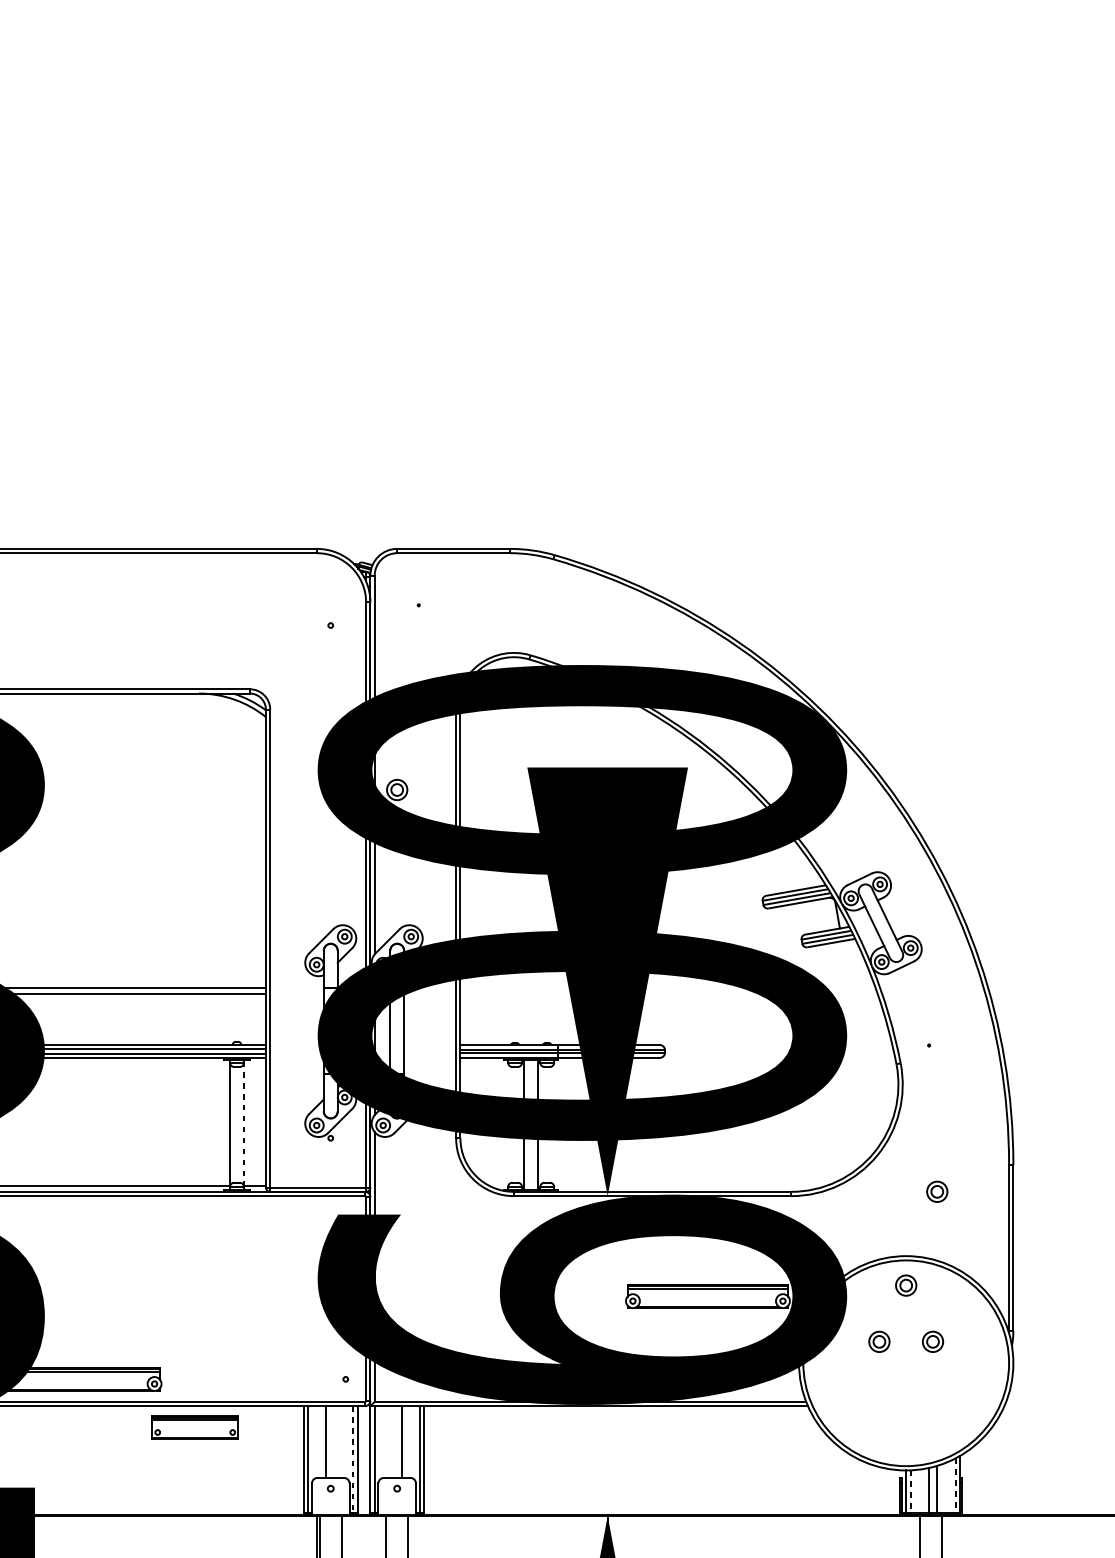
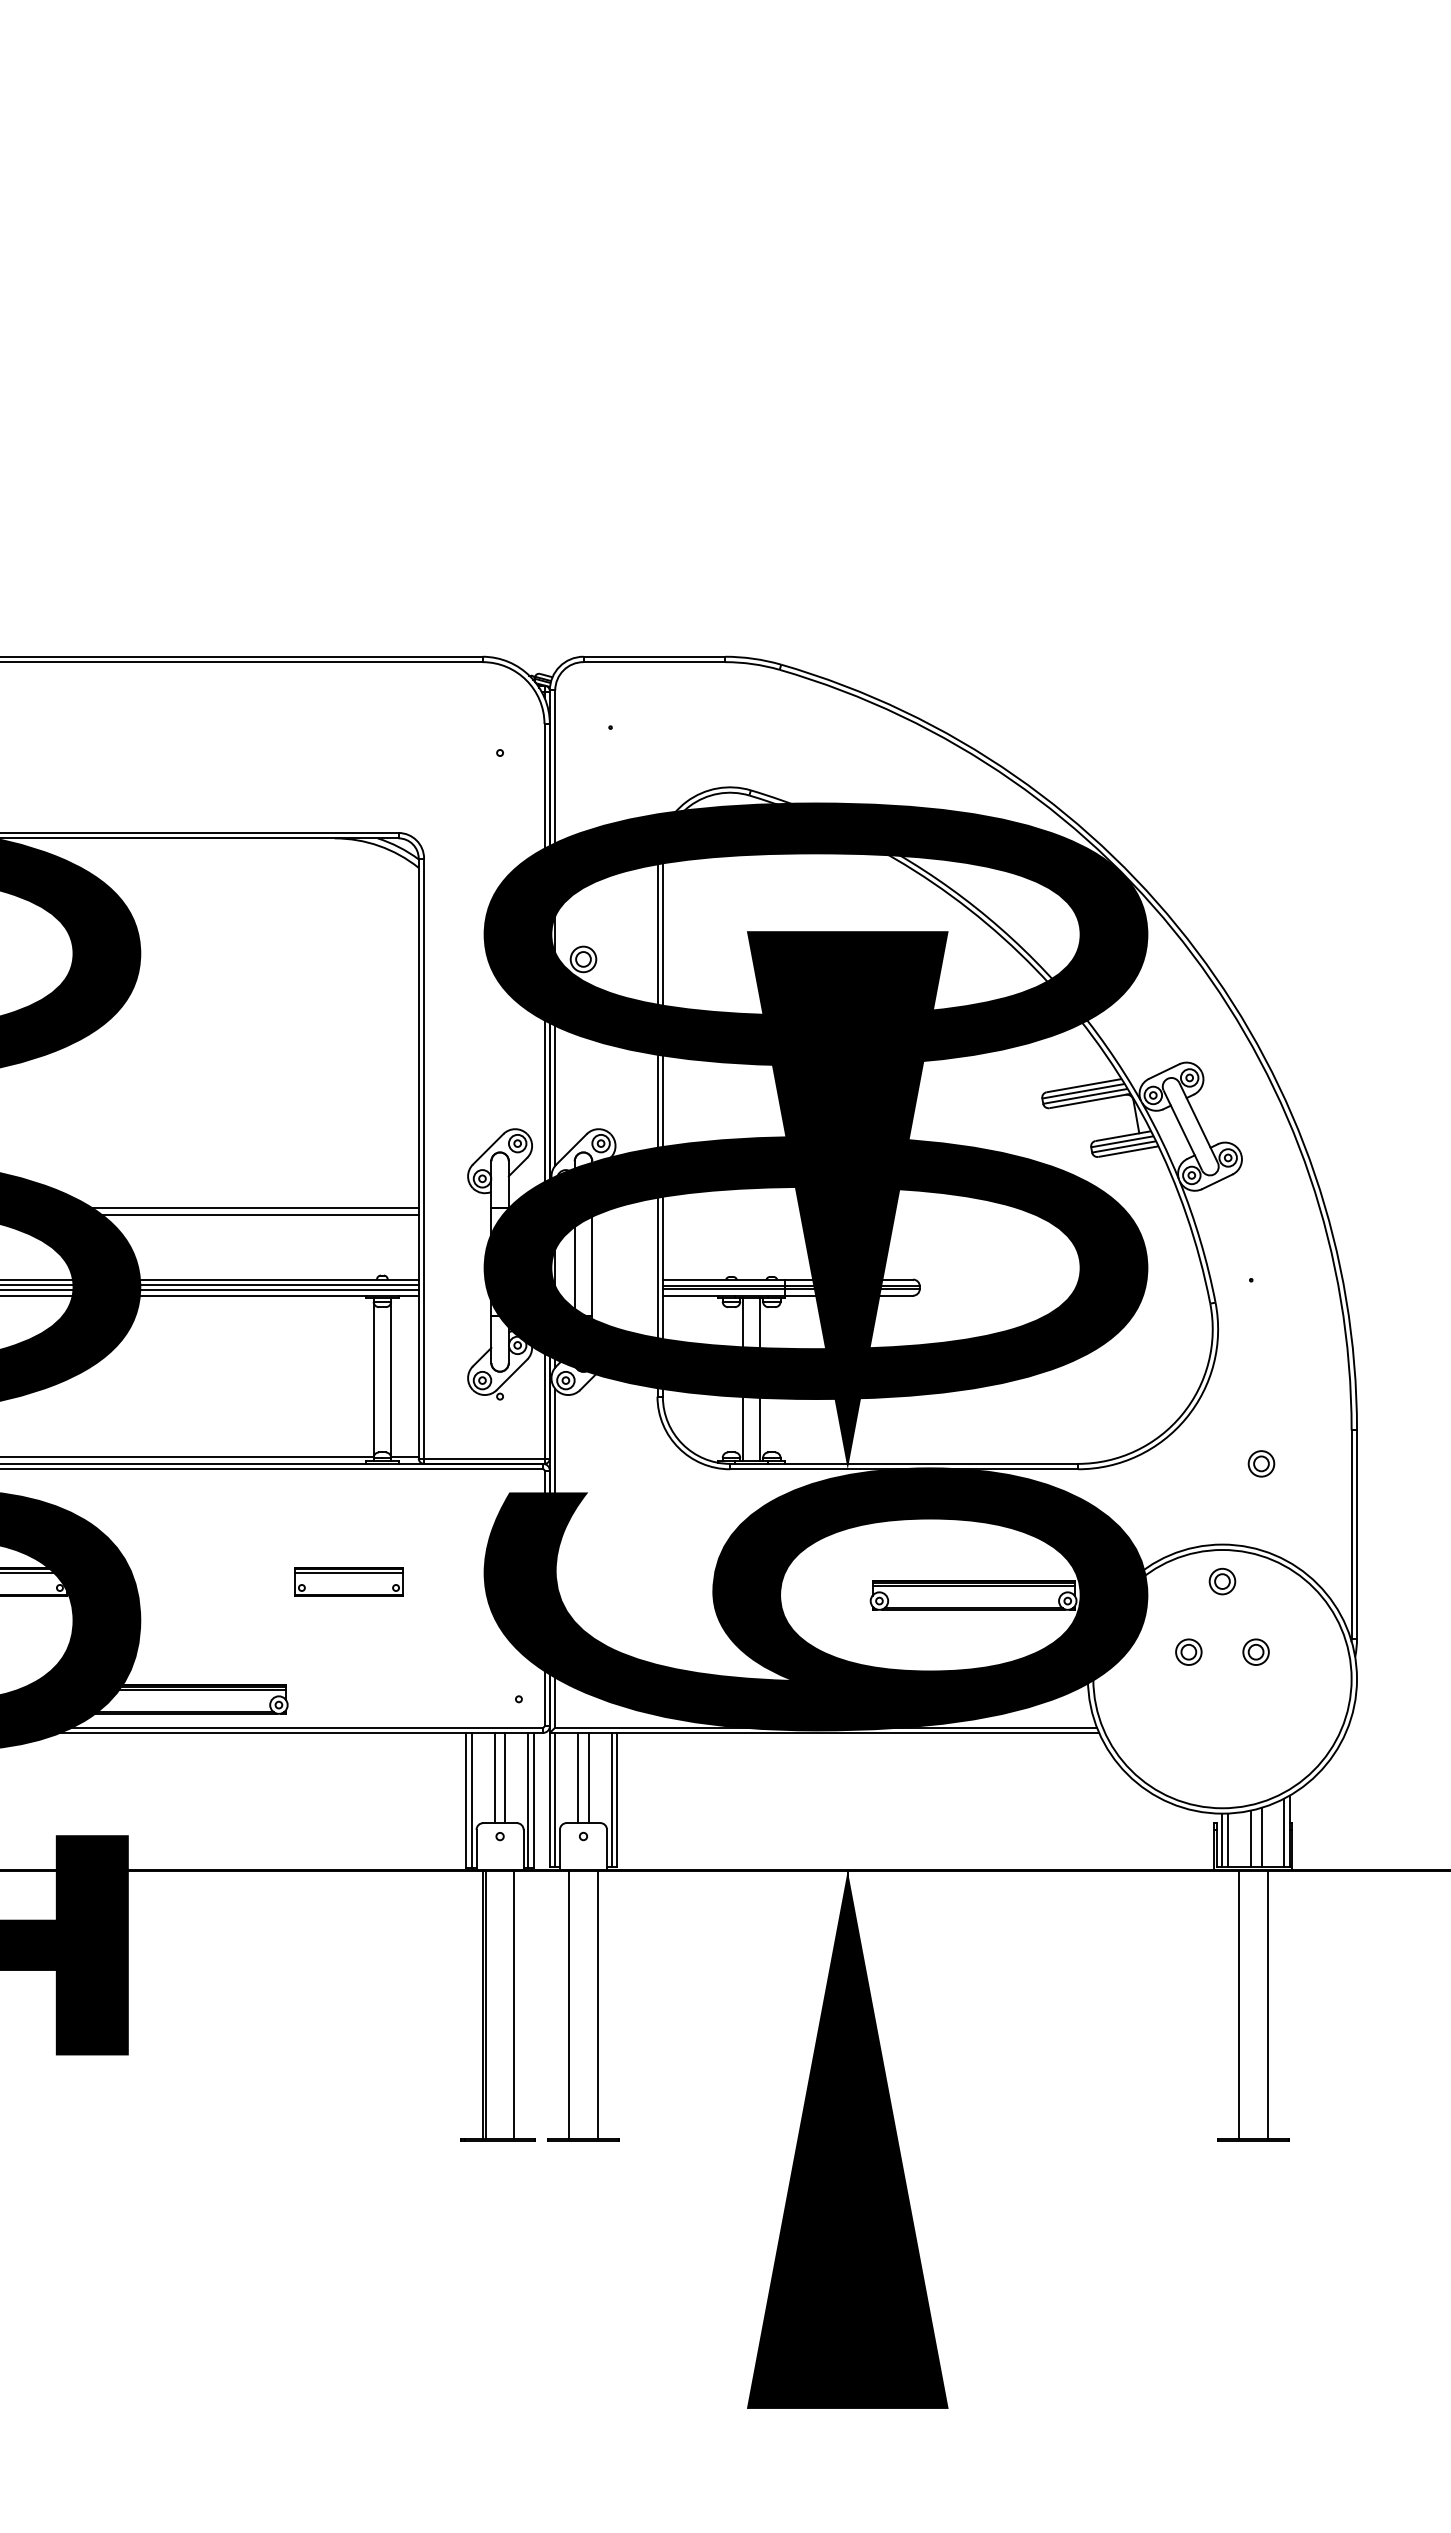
line: (244, 1124) -> (391, 1379), dashed -> solid
part: (194, 1427) -> (348, 1581), moved
line: (335, 1441) -> (505, 1777), added
line: (393, 1441) -> (578, 1777), added
line: (353, 1459) -> (528, 1800), dashed -> solid
line: (955, 1486) -> (1284, 1833), dashed -> solid
line: (910, 1491) -> (1227, 1840), dashed -> solid

